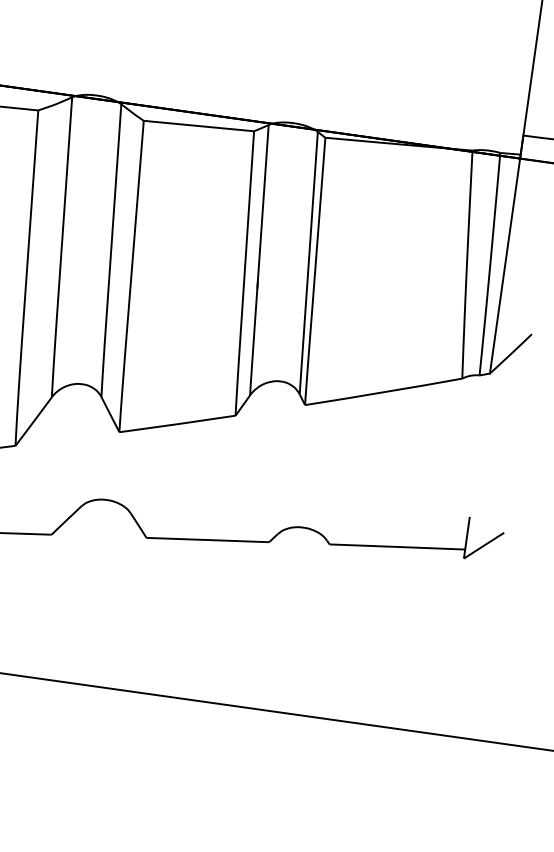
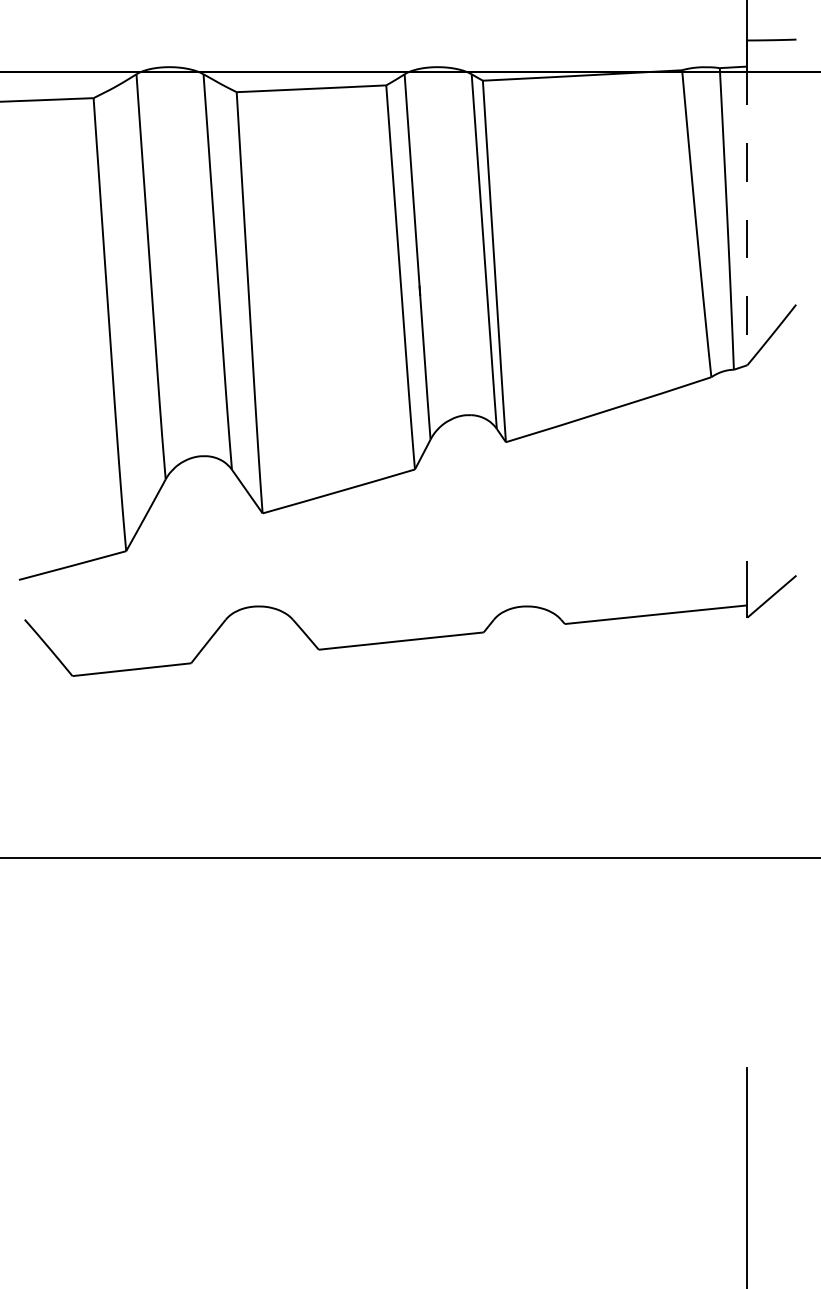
line: (505, 264) -> (747, 216), solid -> dashed

